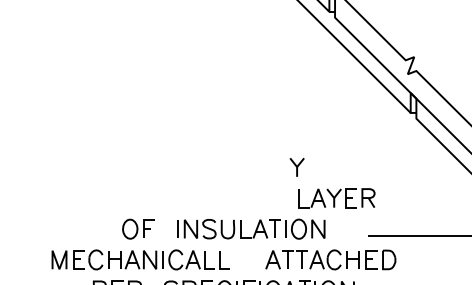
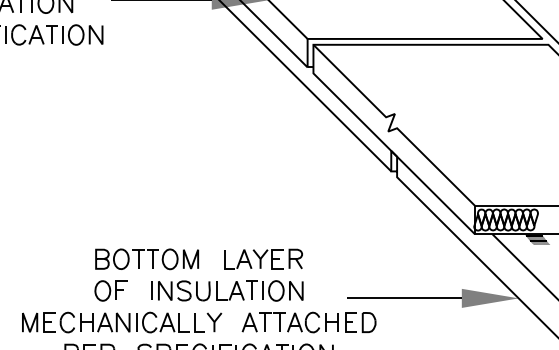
part: (297, 167) -> (214, 322), moved
part: (337, 197) -> (263, 258), moved
part: (172, 198) -> (146, 259), added

